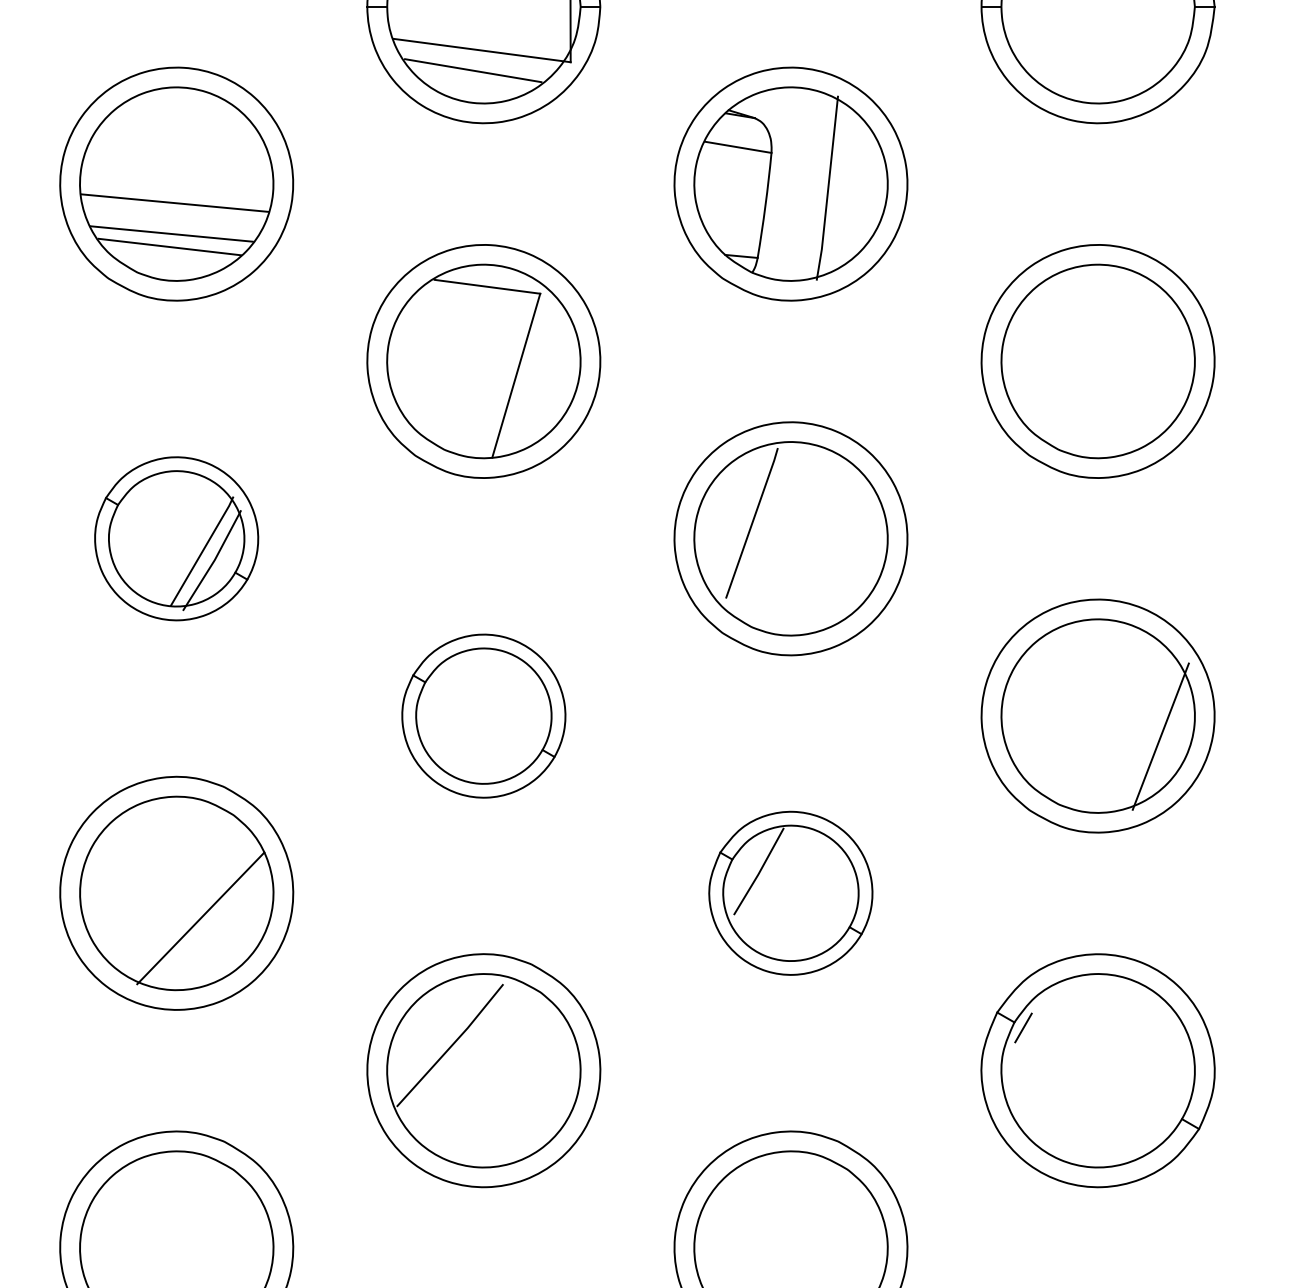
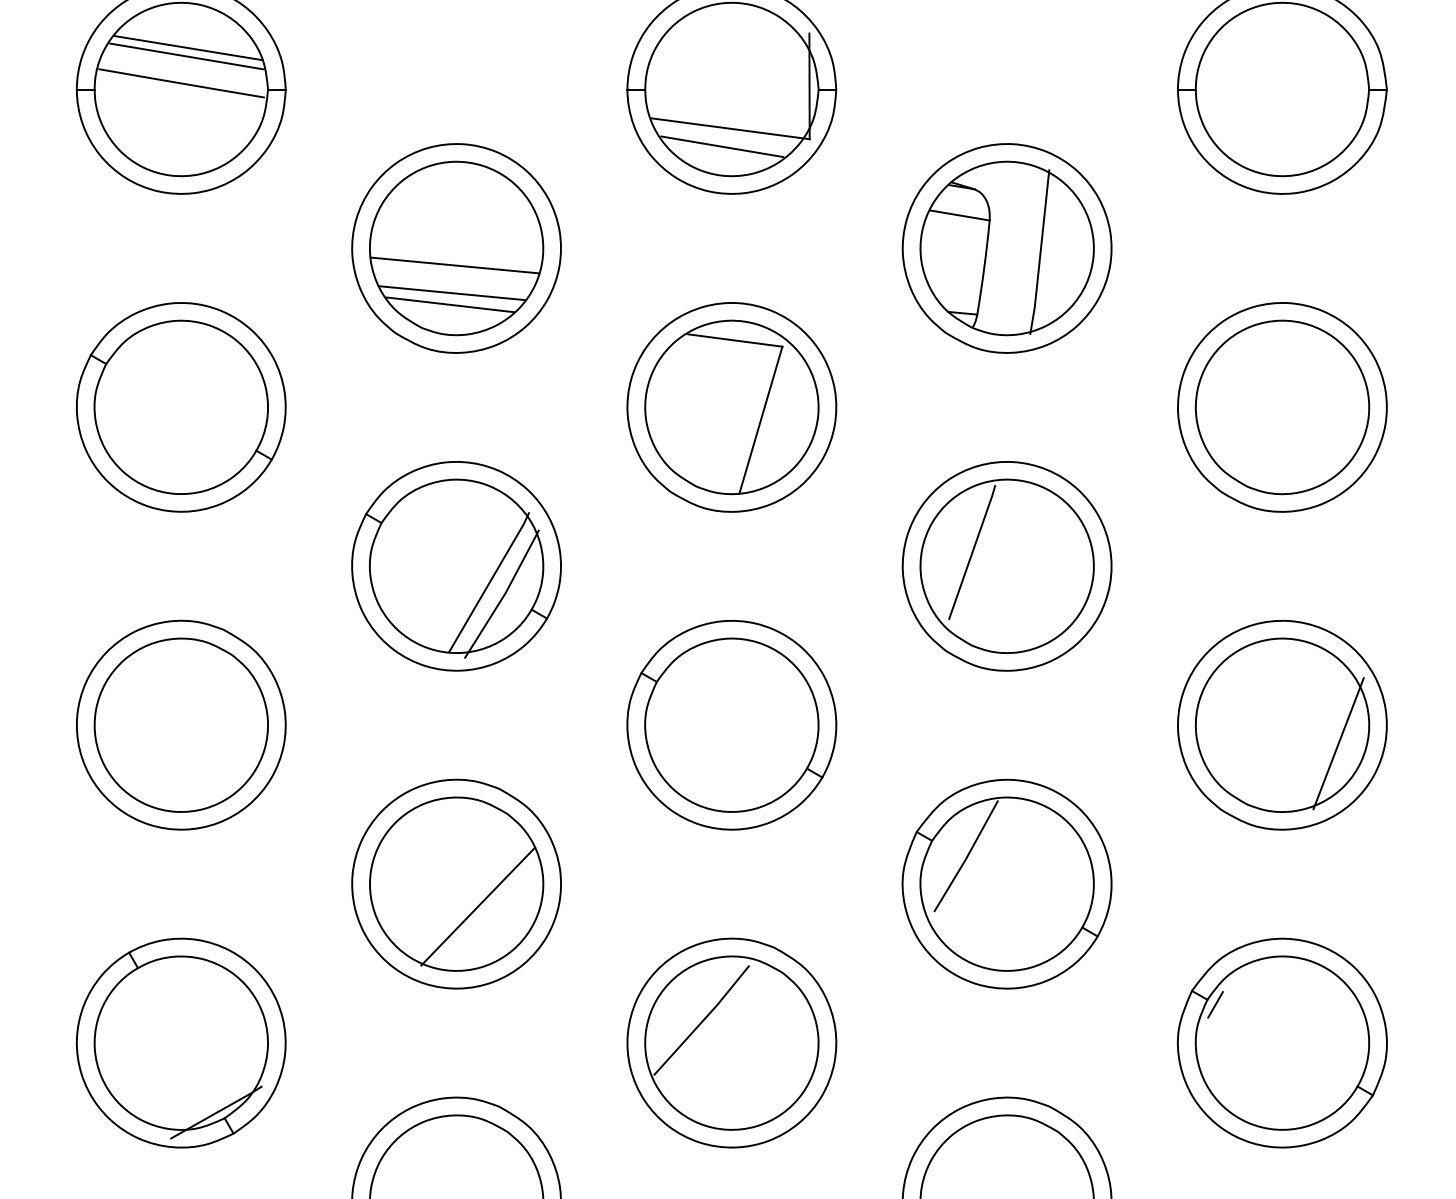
part: (176, 538) -> (456, 566), size x1.43
part: (483, 716) -> (731, 725), size x1.43
part: (790, 892) -> (1006, 883), size x1.43

